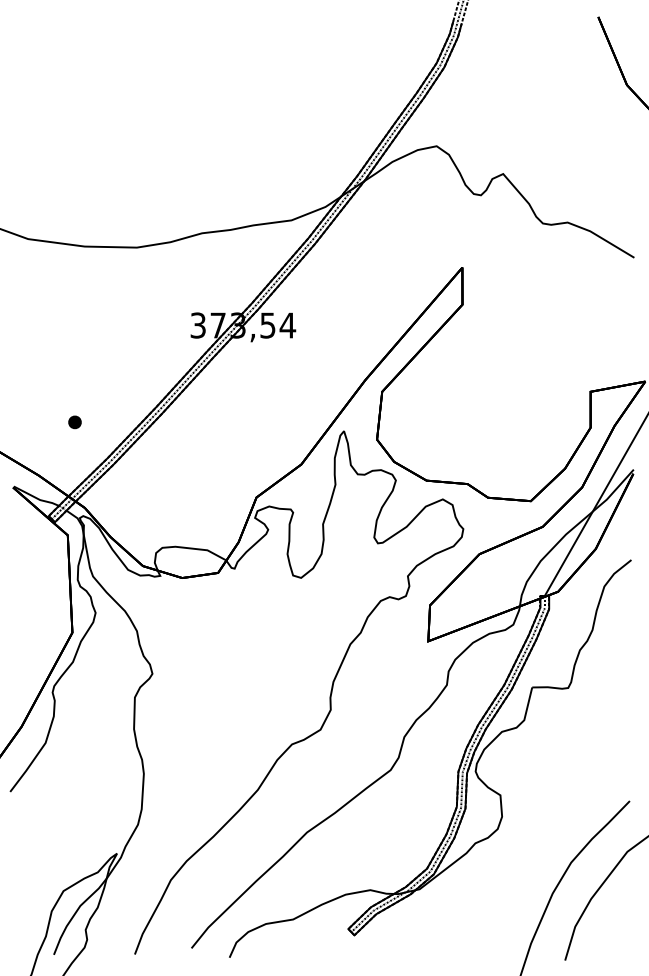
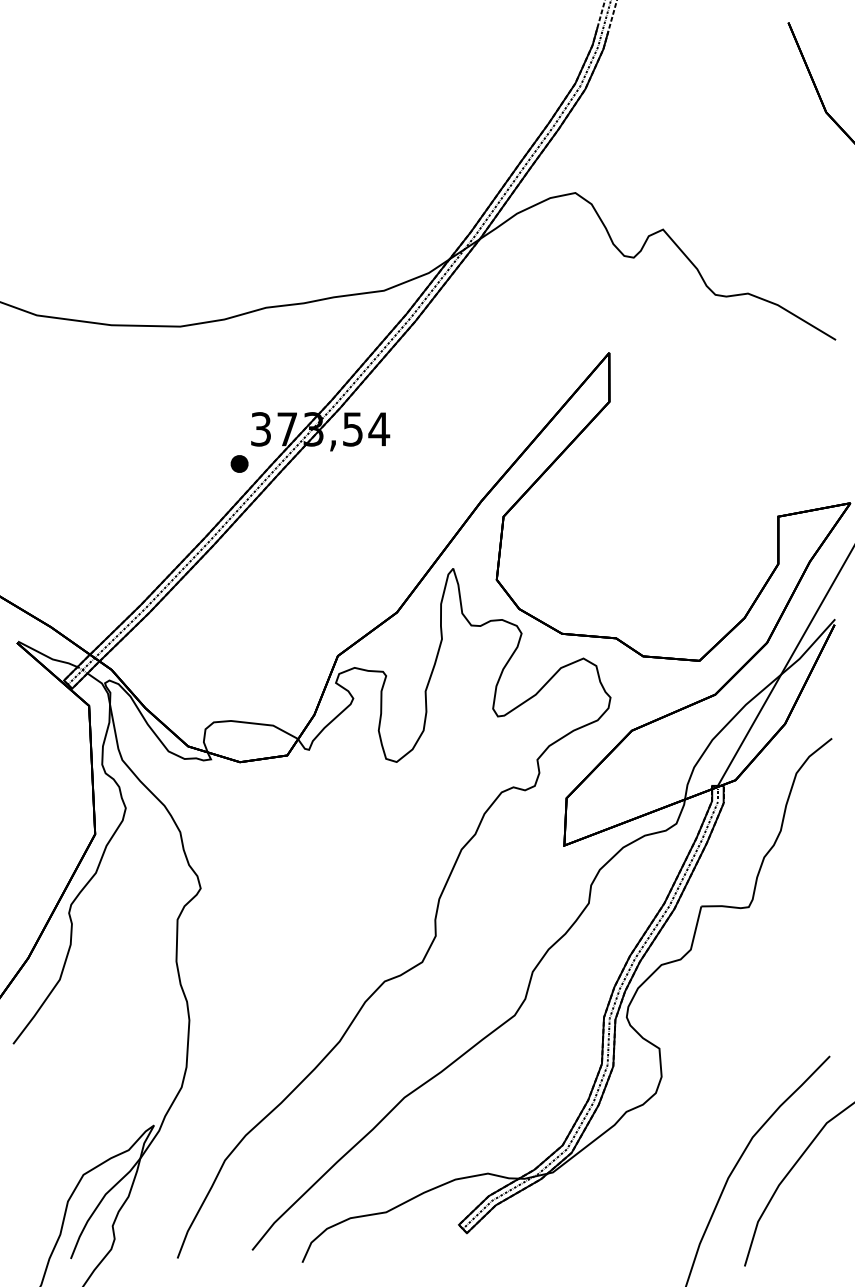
part: (74, 422) -> (239, 463), moved

